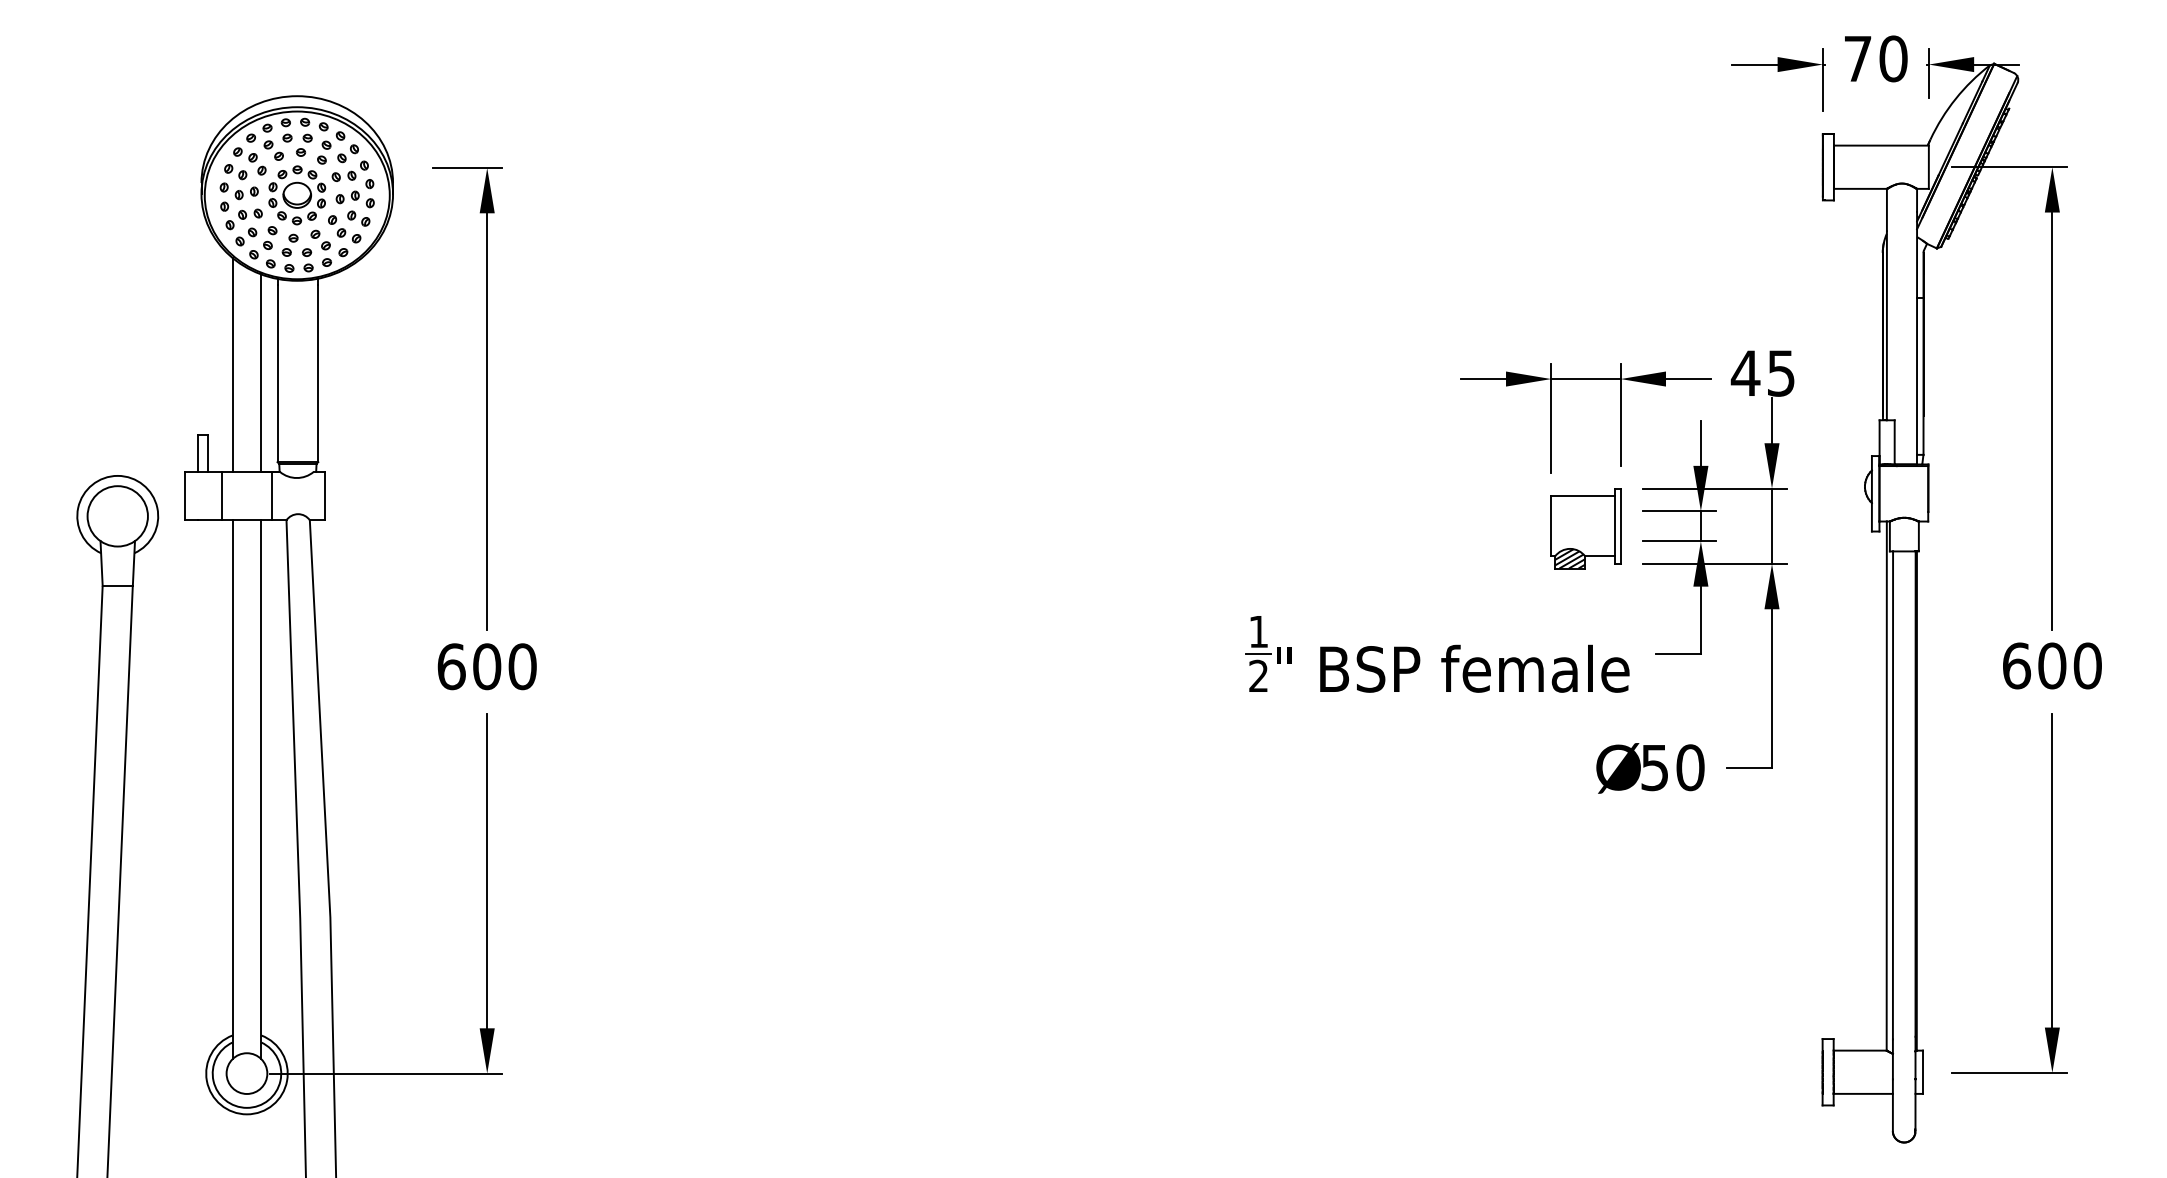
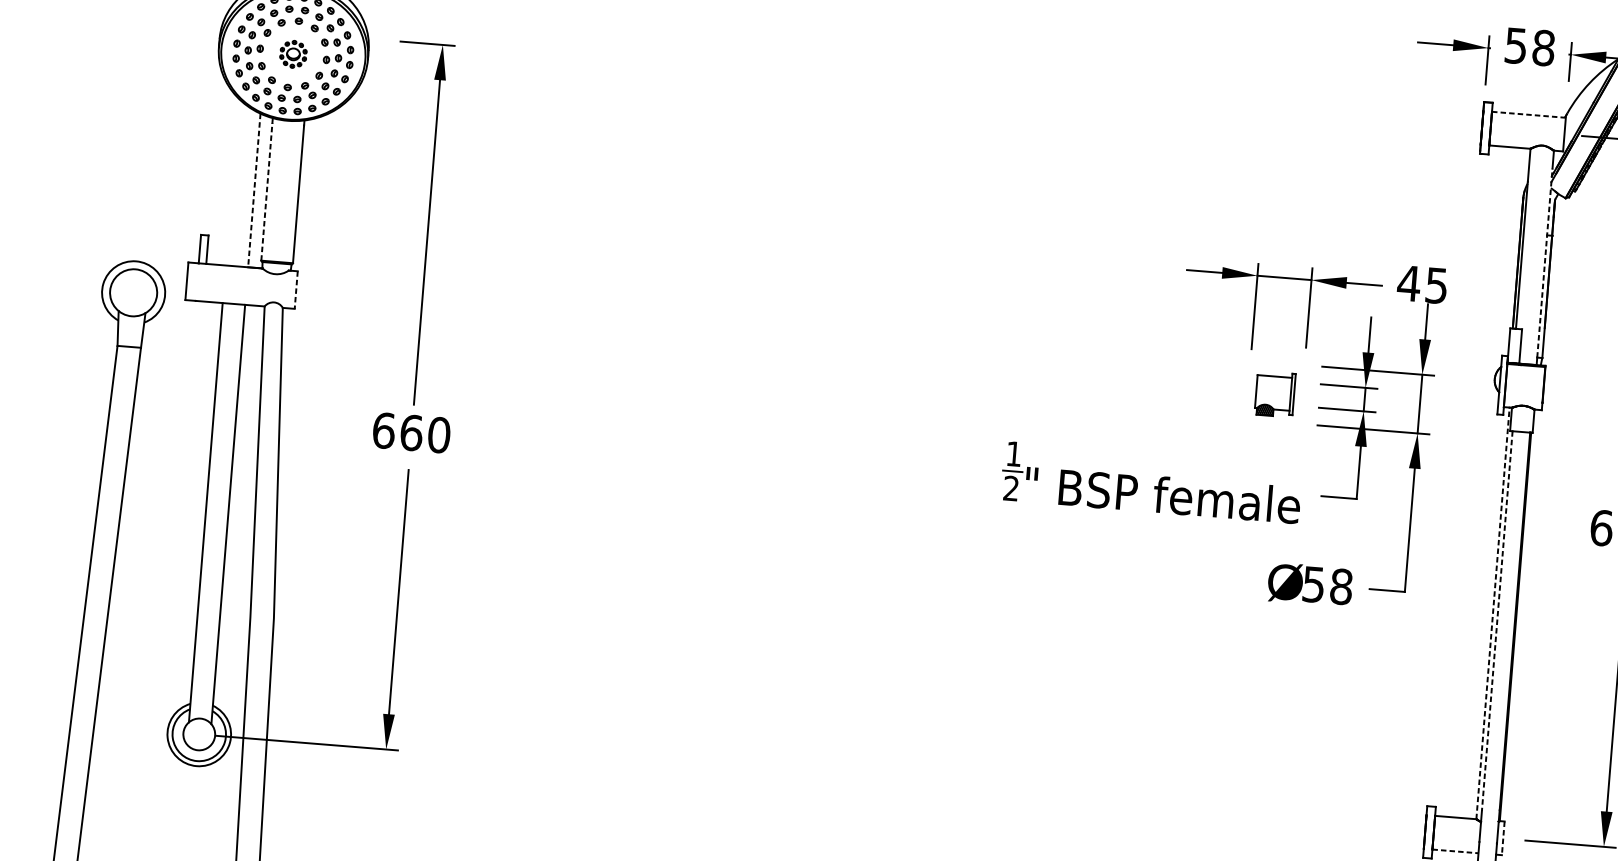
text: (1875, 58) -> (1529, 46), 70 -> 58
line: (1881, 145) -> (1529, 114), solid -> dashed
part: (297, 195) -> (293, 54), size x0.6
line: (1917, 332) -> (1545, 262), solid -> dashed
line: (232, 364) -> (232, 181), removed
line: (261, 373) -> (254, 190), solid -> dashed
line: (277, 373) -> (266, 191), solid -> dashed
line: (222, 495) -> (216, 283), removed
line: (271, 495) -> (254, 286), removed
line: (325, 496) -> (296, 290), solid -> dashed
part: (1585, 528) -> (1274, 394), size x0.7
text: (487, 666) -> (411, 432), 600 -> 660
text: (1690, 767) -> (1341, 586), 50 -> 58
line: (1886, 786) -> (1492, 613), solid -> dashed
line: (1892, 795) -> (1496, 621), solid -> dashed
line: (1922, 1072) -> (1502, 838), solid -> dashed
line: (1863, 1093) -> (1455, 851), solid -> dashed

